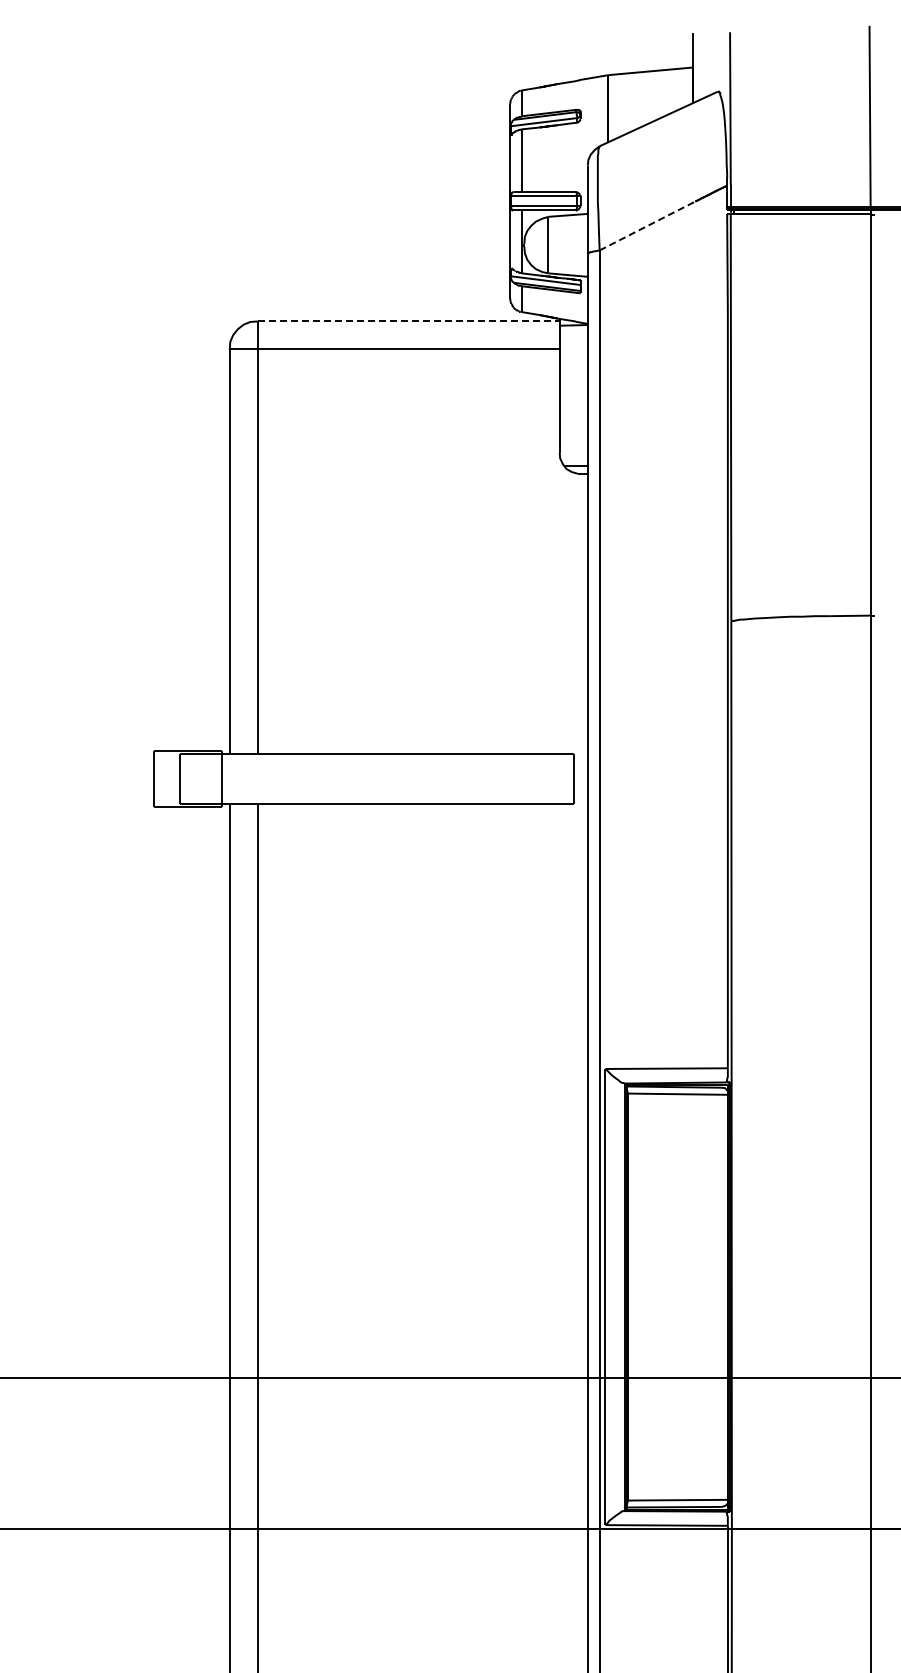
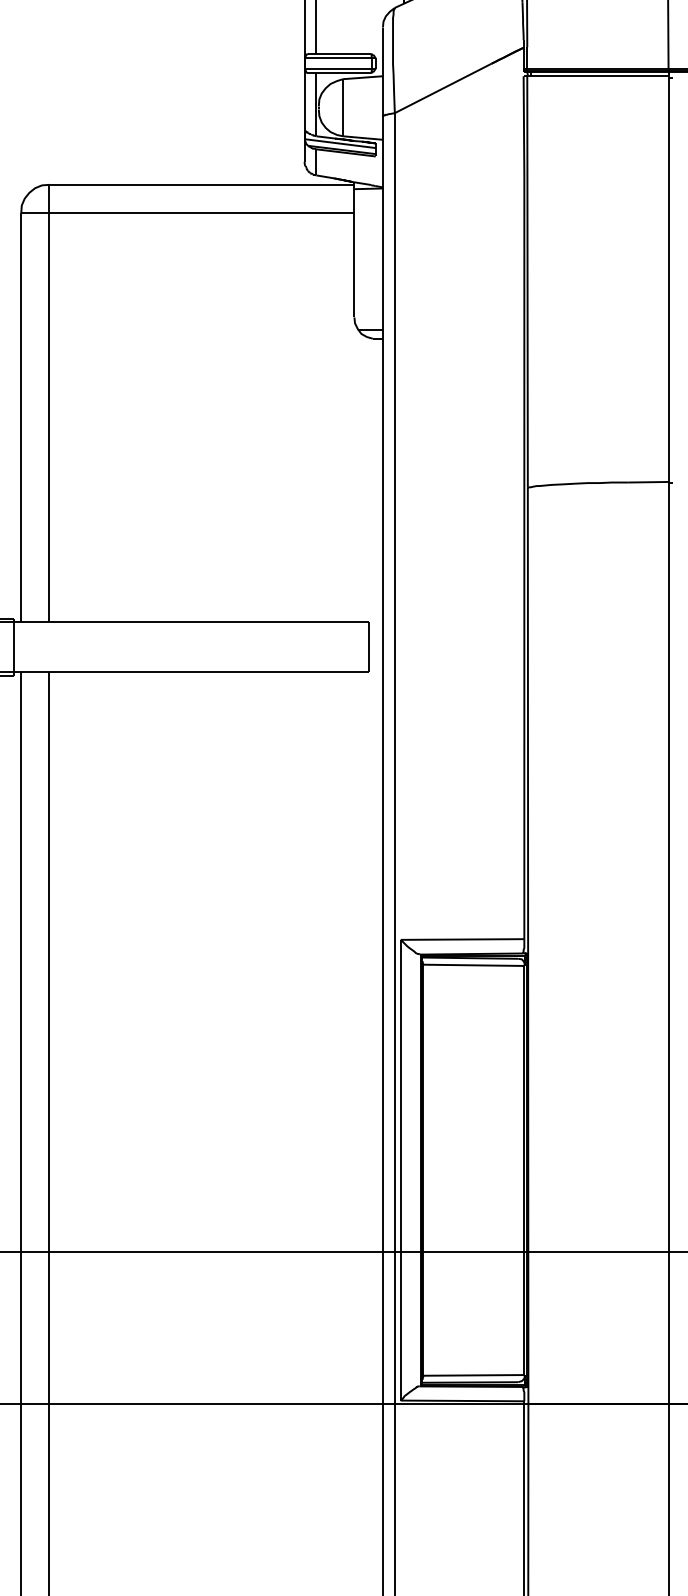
line: (647, 226) -> (443, 88), dashed -> solid
line: (408, 321) -> (201, 184), dashed -> solid

